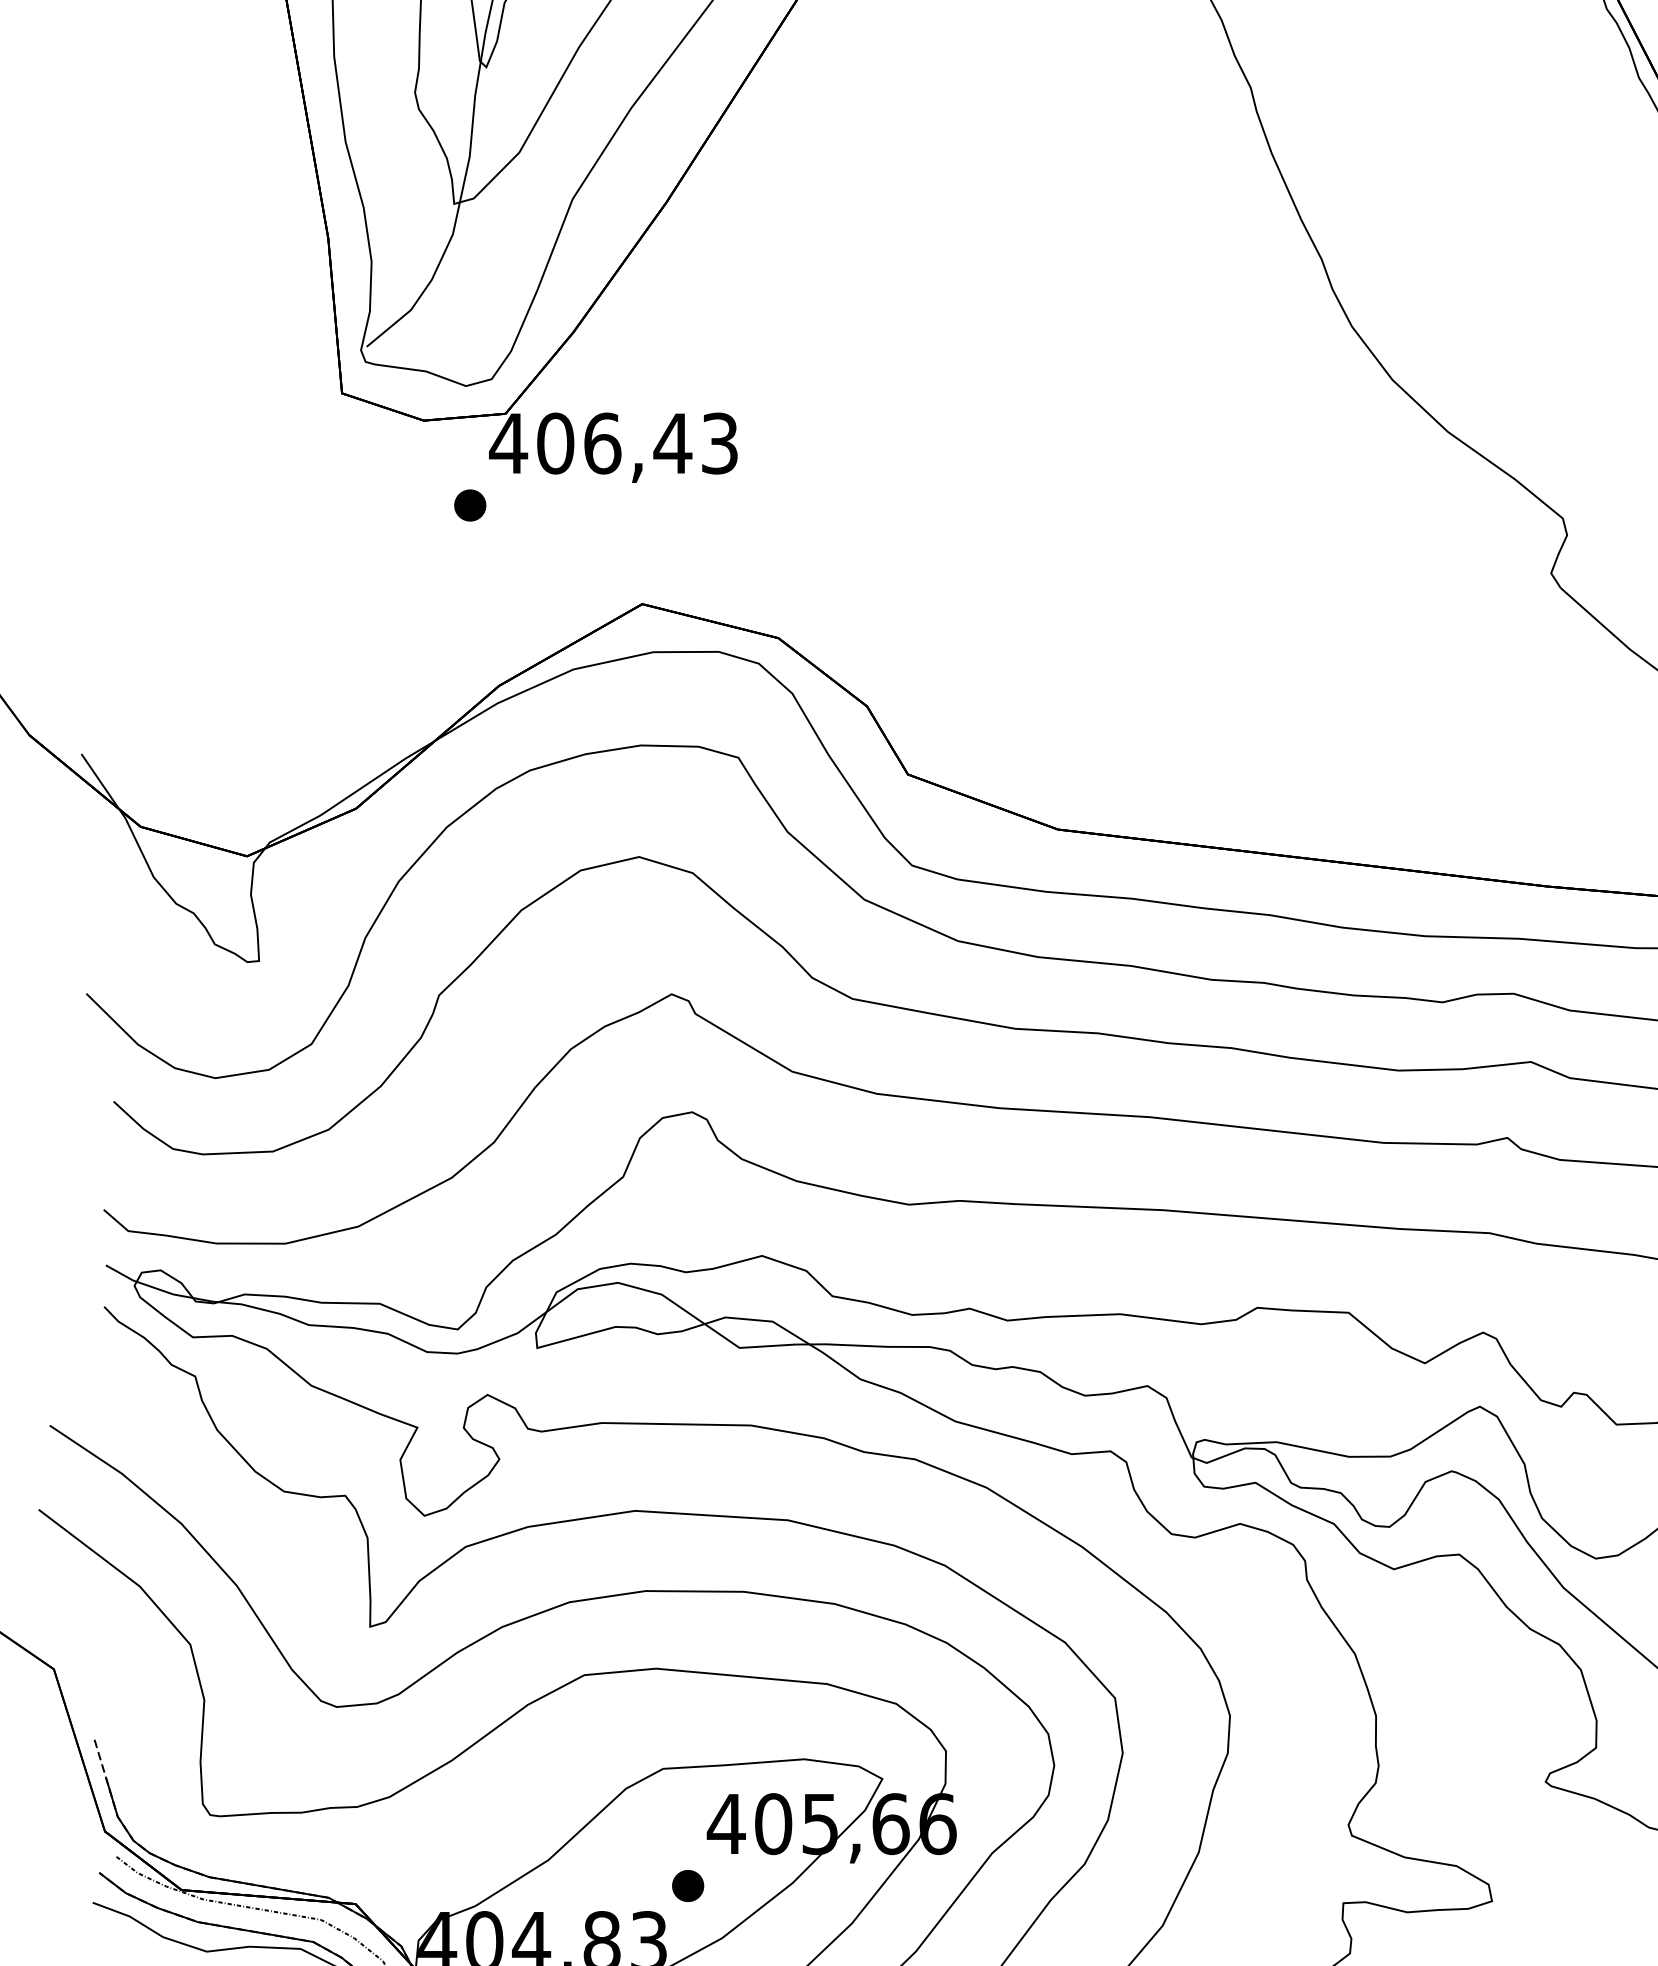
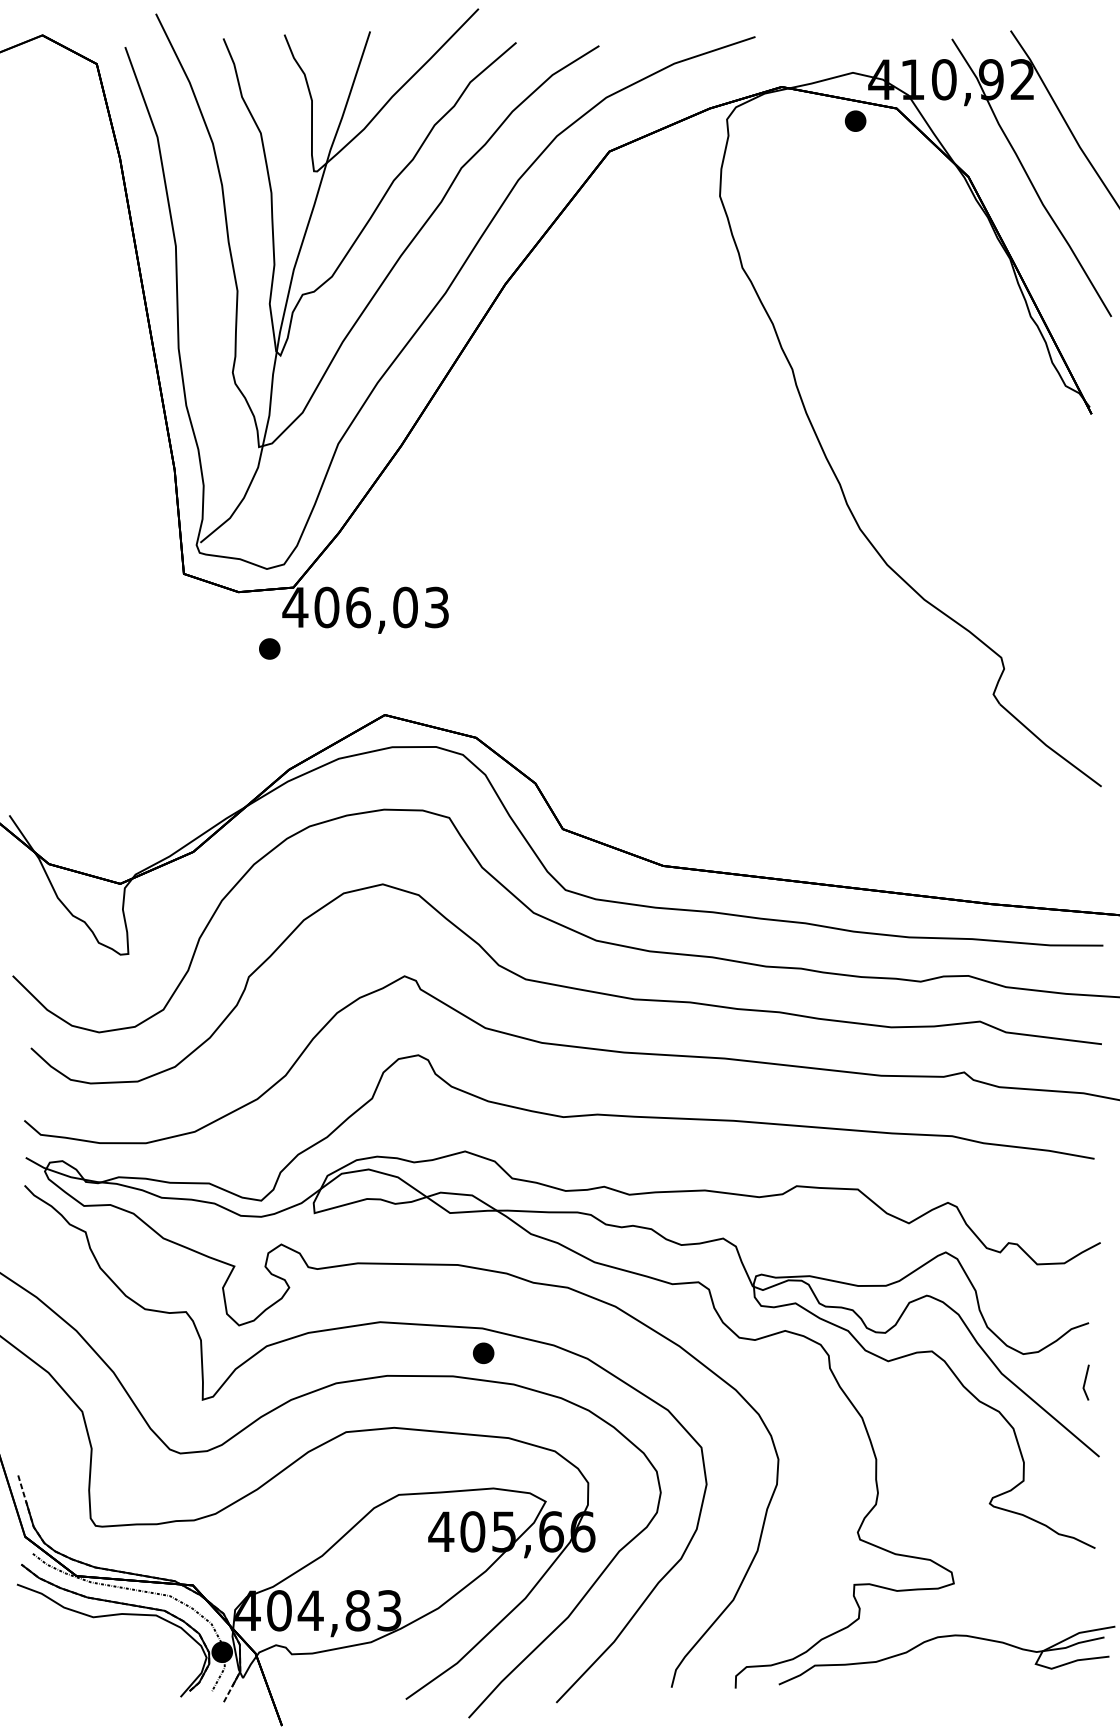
text: (672, 443) -> (405, 607), 406,43 -> 406,03
part: (687, 1884) -> (483, 1352), moved

